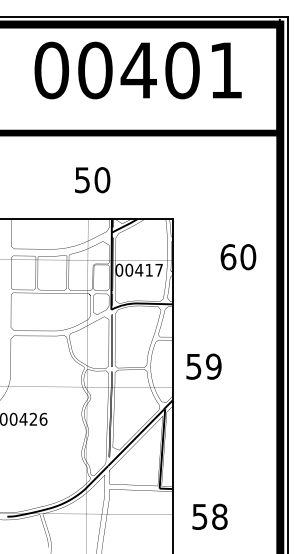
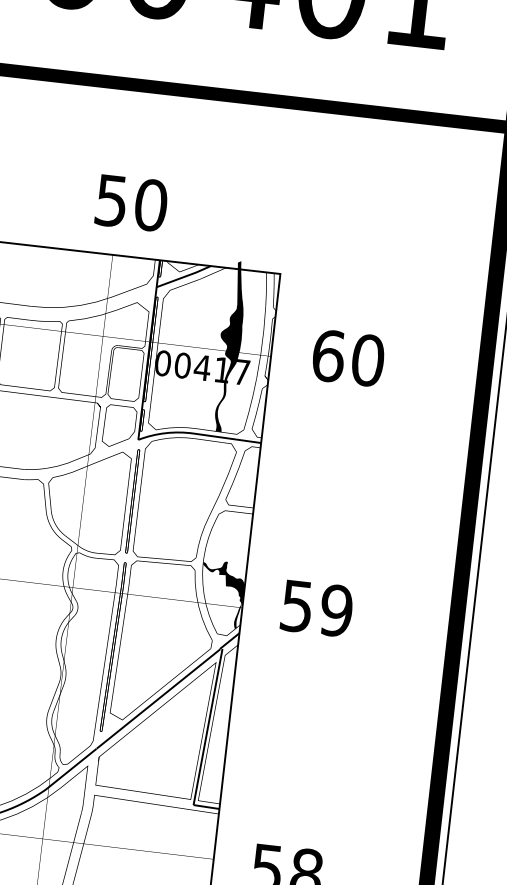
text: (92, 180) -> (131, 203), moved
fill: (151, 257) -> (229, 345), added
text: (238, 257) -> (348, 358), moved
text: (203, 366) -> (316, 608), moved
fill: (161, 381) -> (221, 593), added

